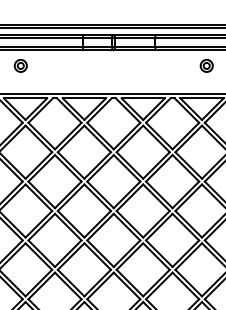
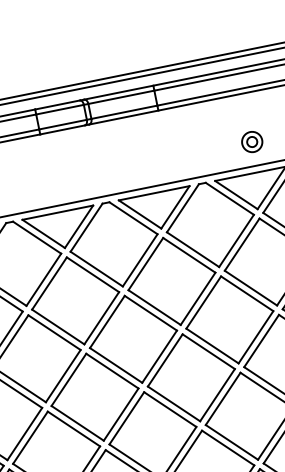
part: (206, 65) -> (251, 141), moved

